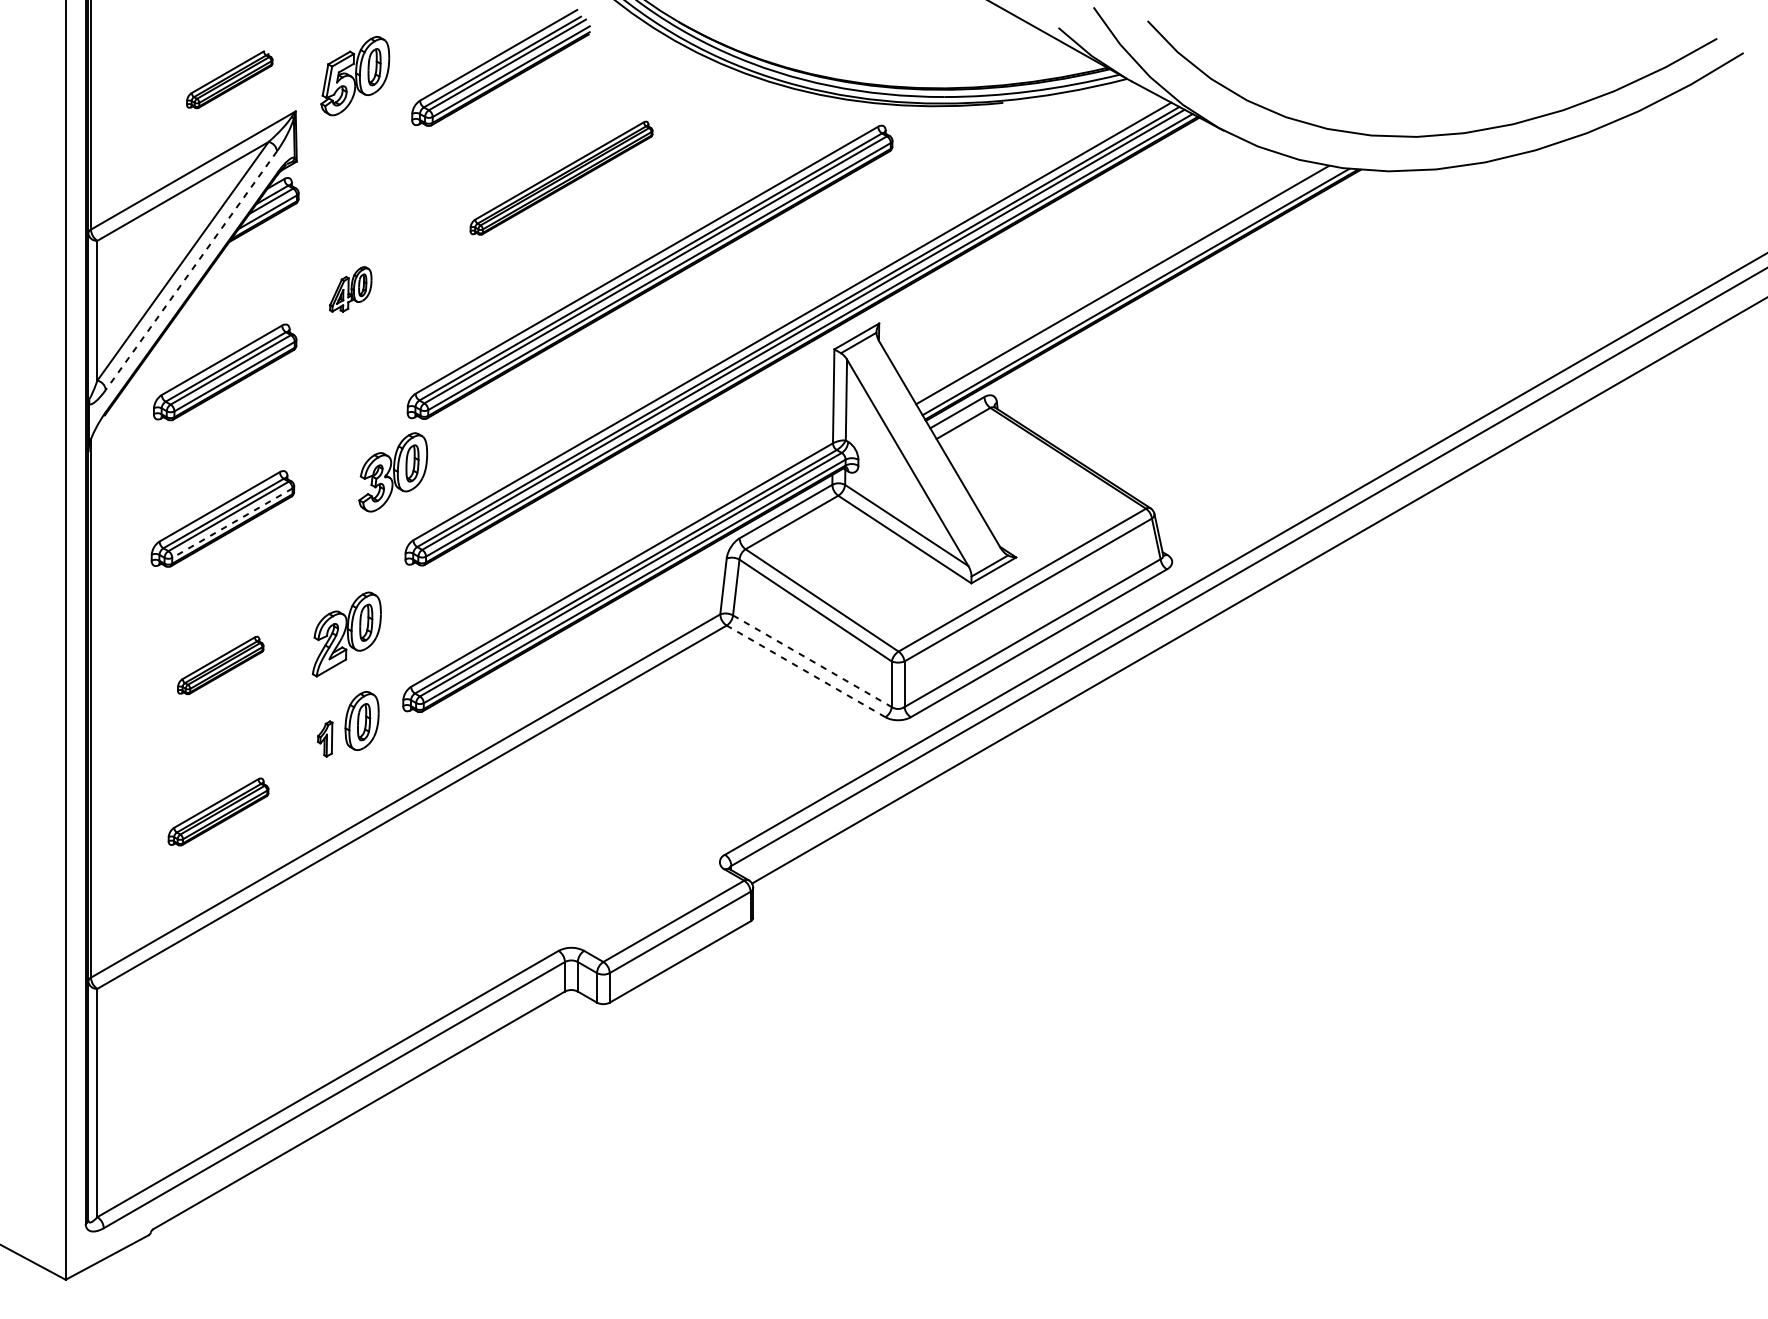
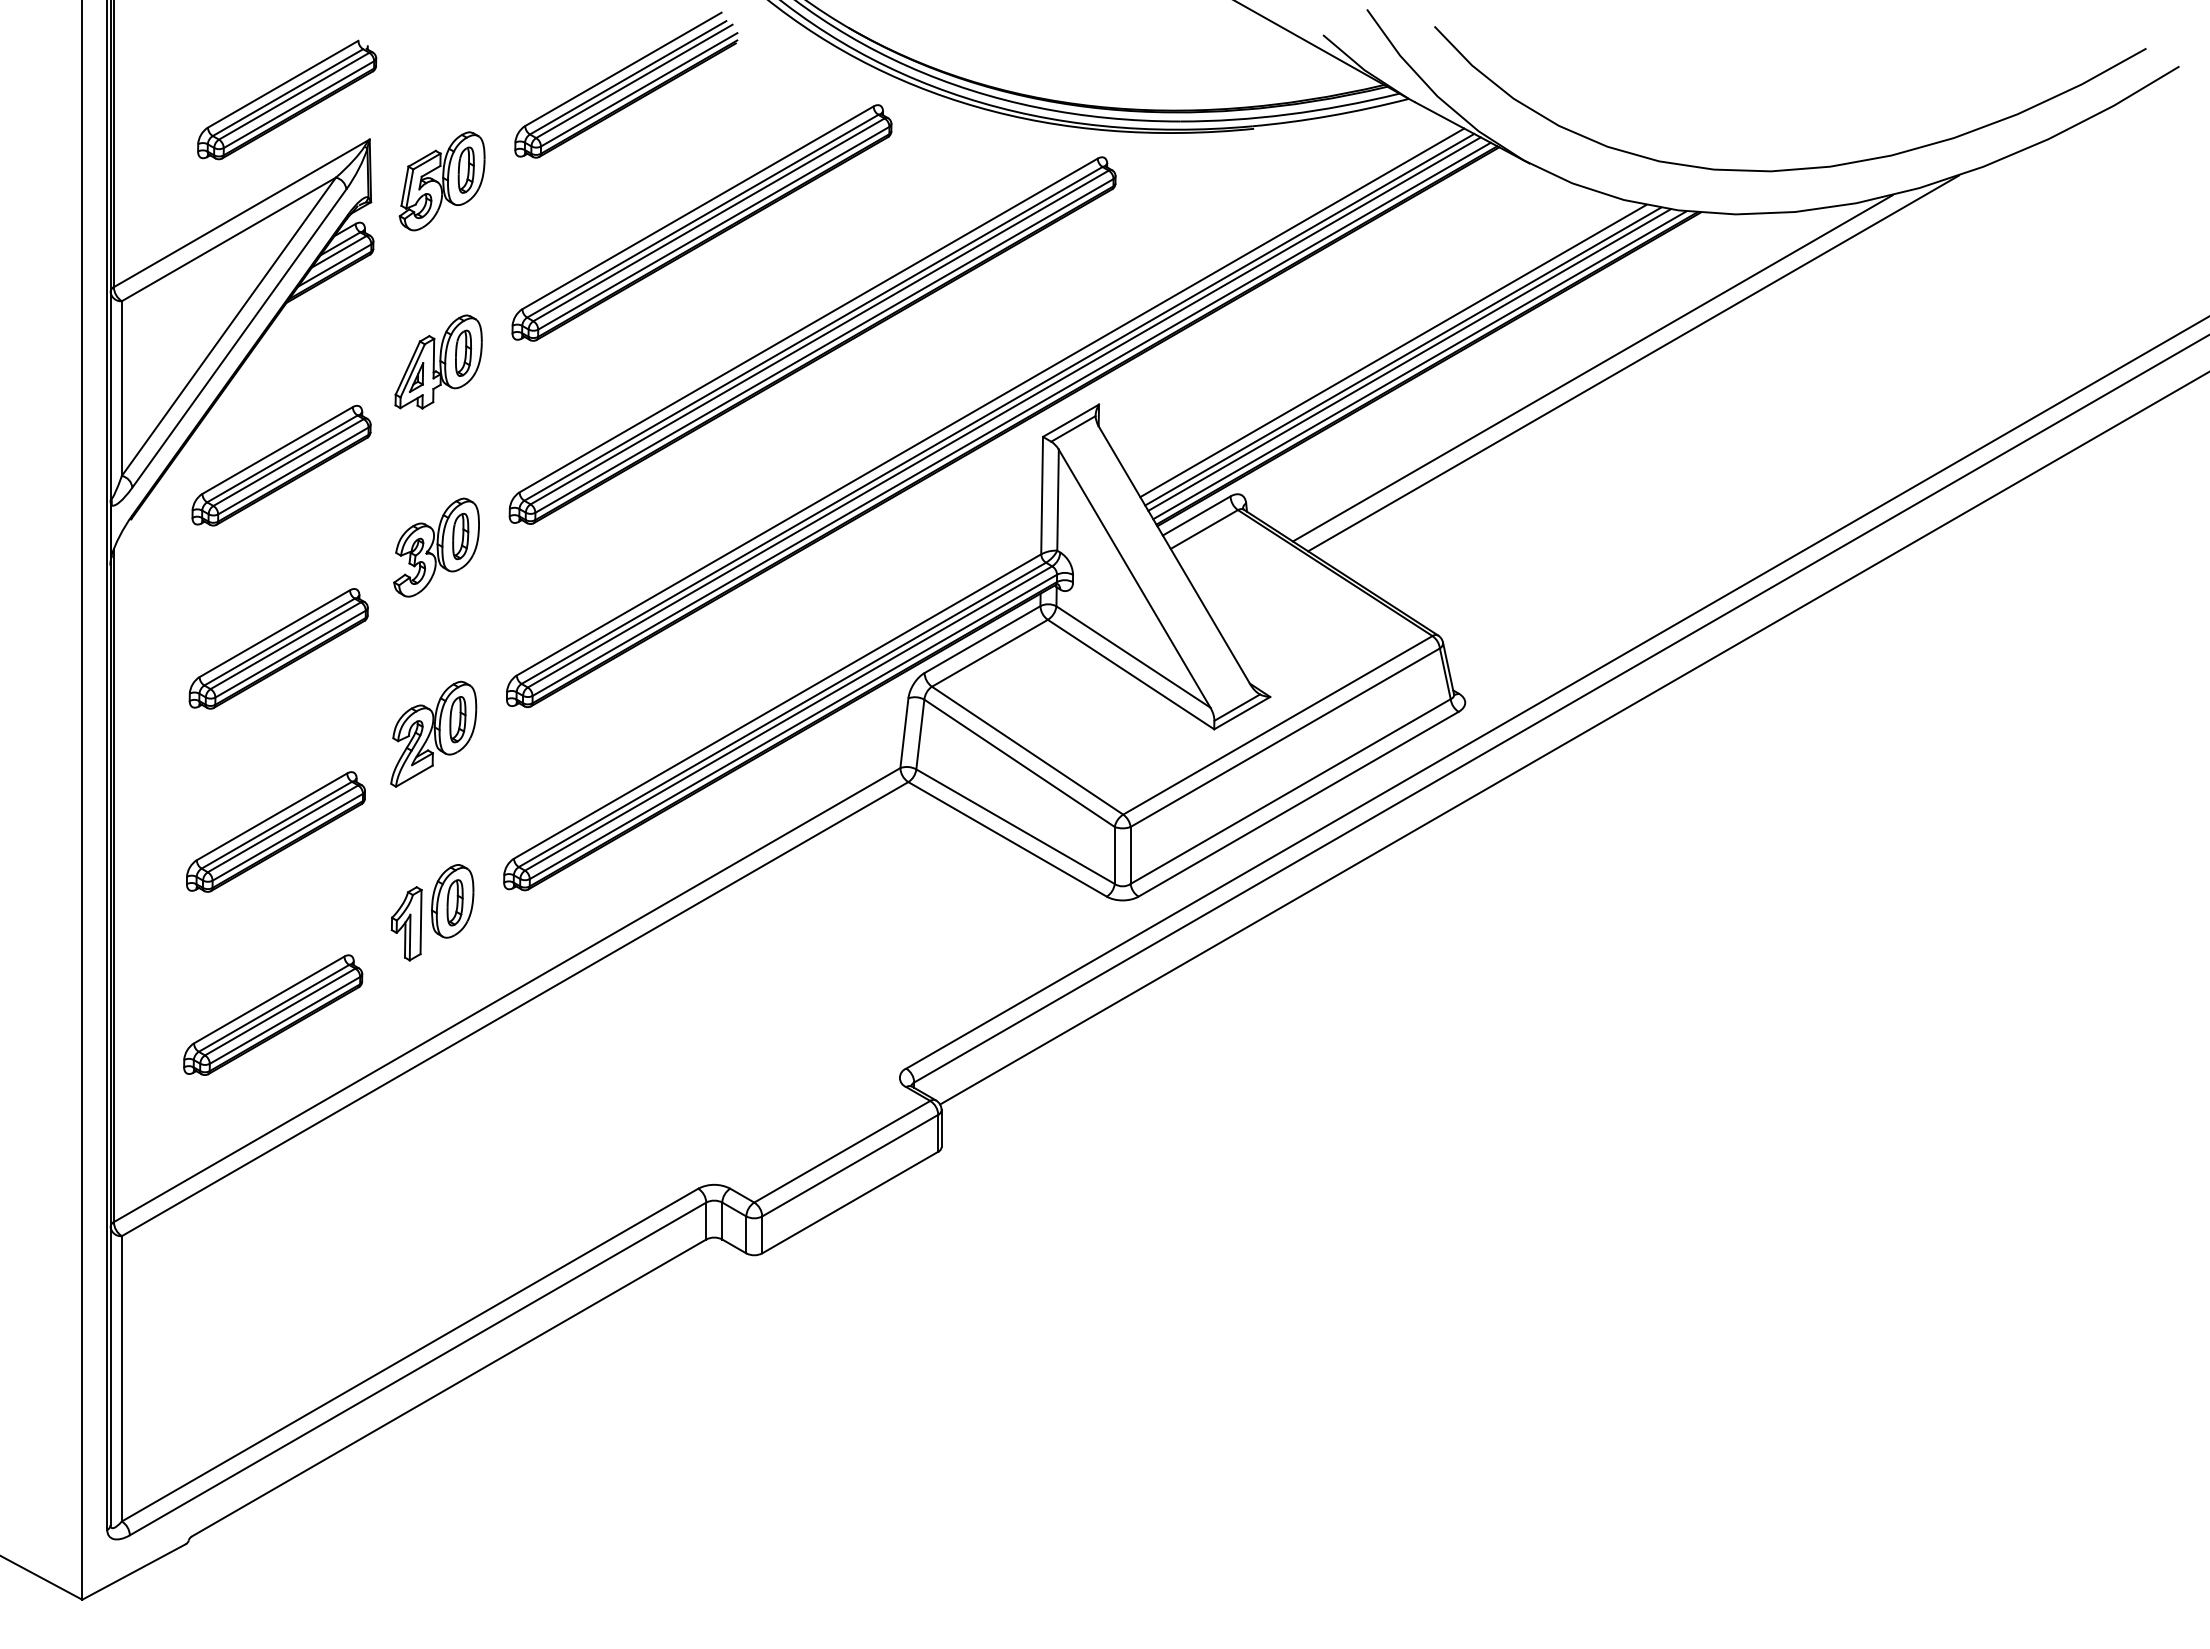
part: (354, 76) -> (441, 181), moved
part: (229, 79) -> (287, 99), size x1.67
part: (561, 177) -> (701, 222), size x1.67
line: (191, 270) -> (239, 338), dashed -> solid
line: (1114, 281) -> (1393, 351), added
line: (1127, 287) -> (1409, 359), added
part: (350, 289) -> (438, 361), size x1.67
line: (1306, 290) -> (1633, 363), added
line: (1274, 294) -> (1592, 368), added
part: (393, 472) -> (436, 547), moved
line: (232, 523) -> (290, 654), dashed -> solid
part: (346, 633) -> (433, 733), moved
line: (812, 661) -> (1015, 826), dashed -> solid
part: (220, 665) -> (275, 831), size x1.67
line: (805, 671) -> (1007, 839), dashed -> solid
part: (325, 738) -> (406, 923), size x1.67
part: (218, 811) -> (273, 1014), size x1.43

